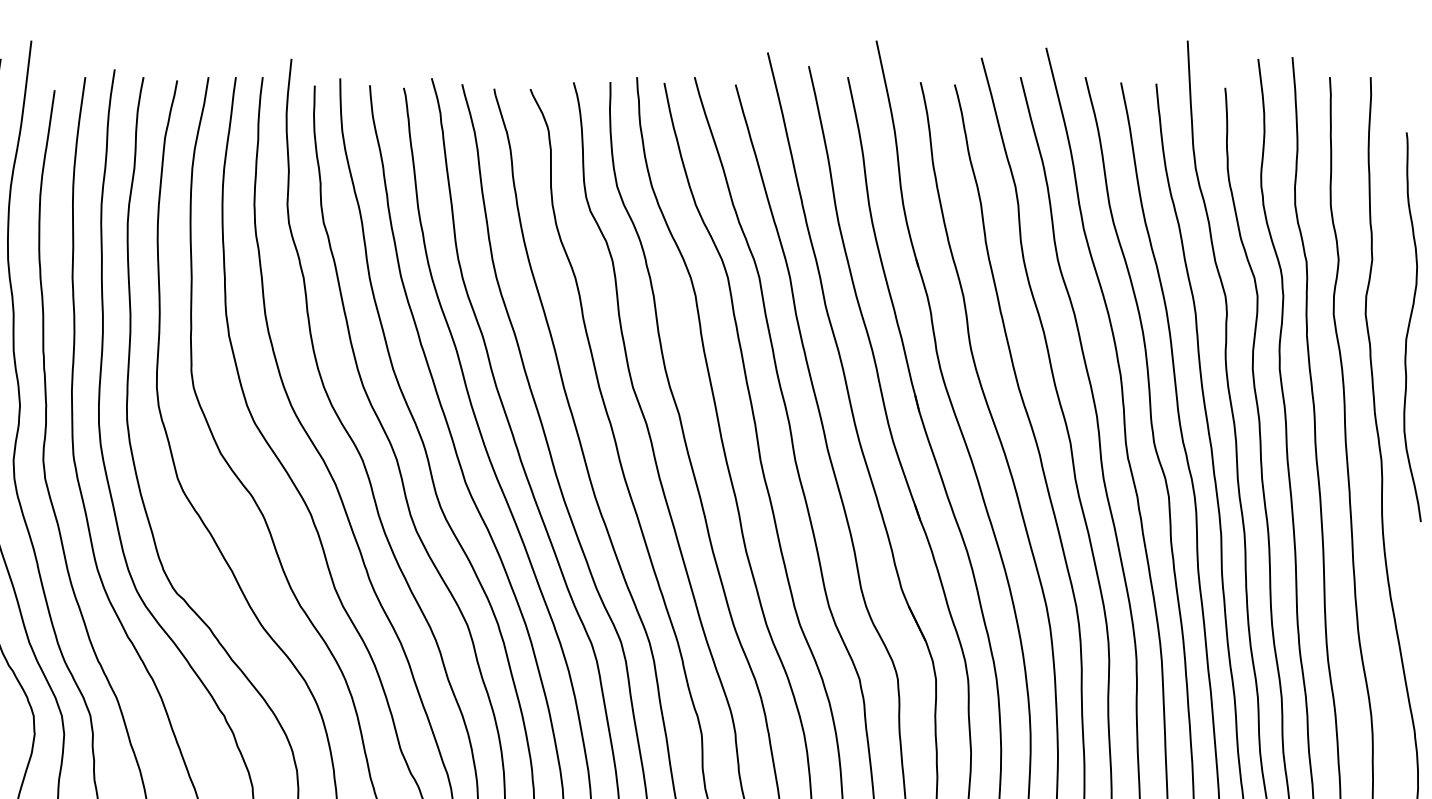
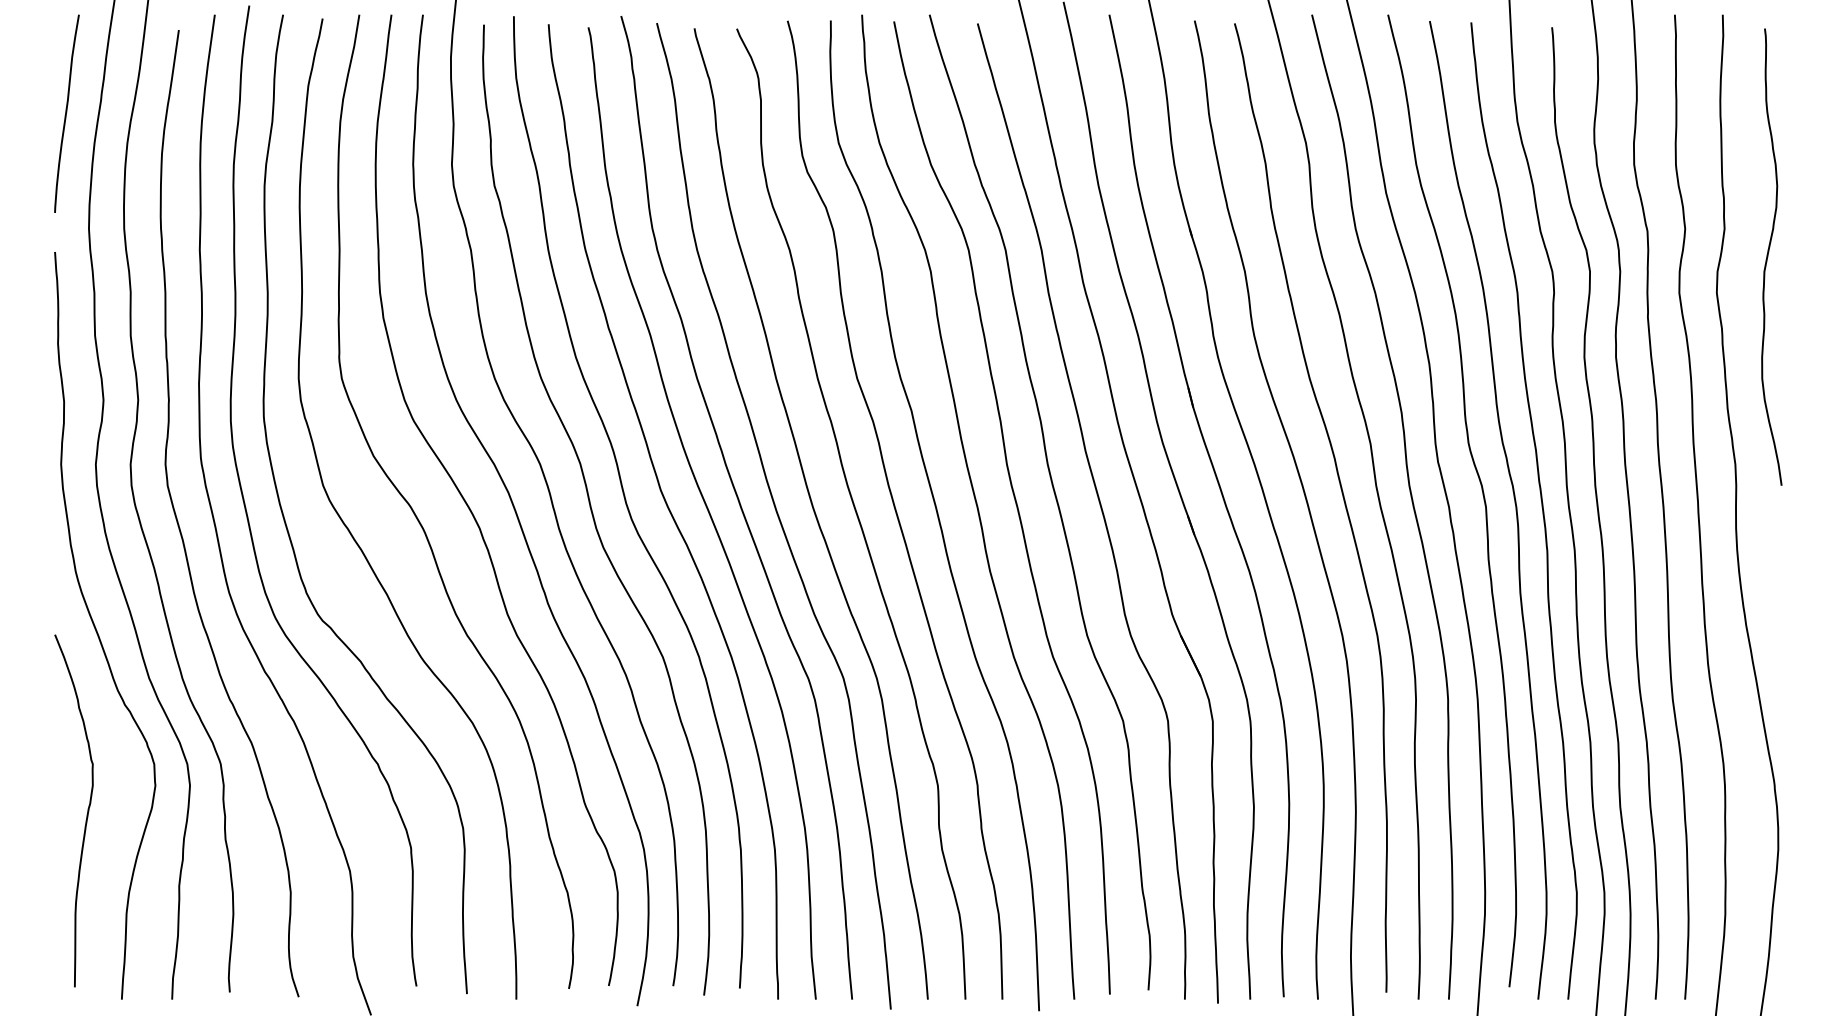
curve: (1409, 326) -> (1768, 256), moved

